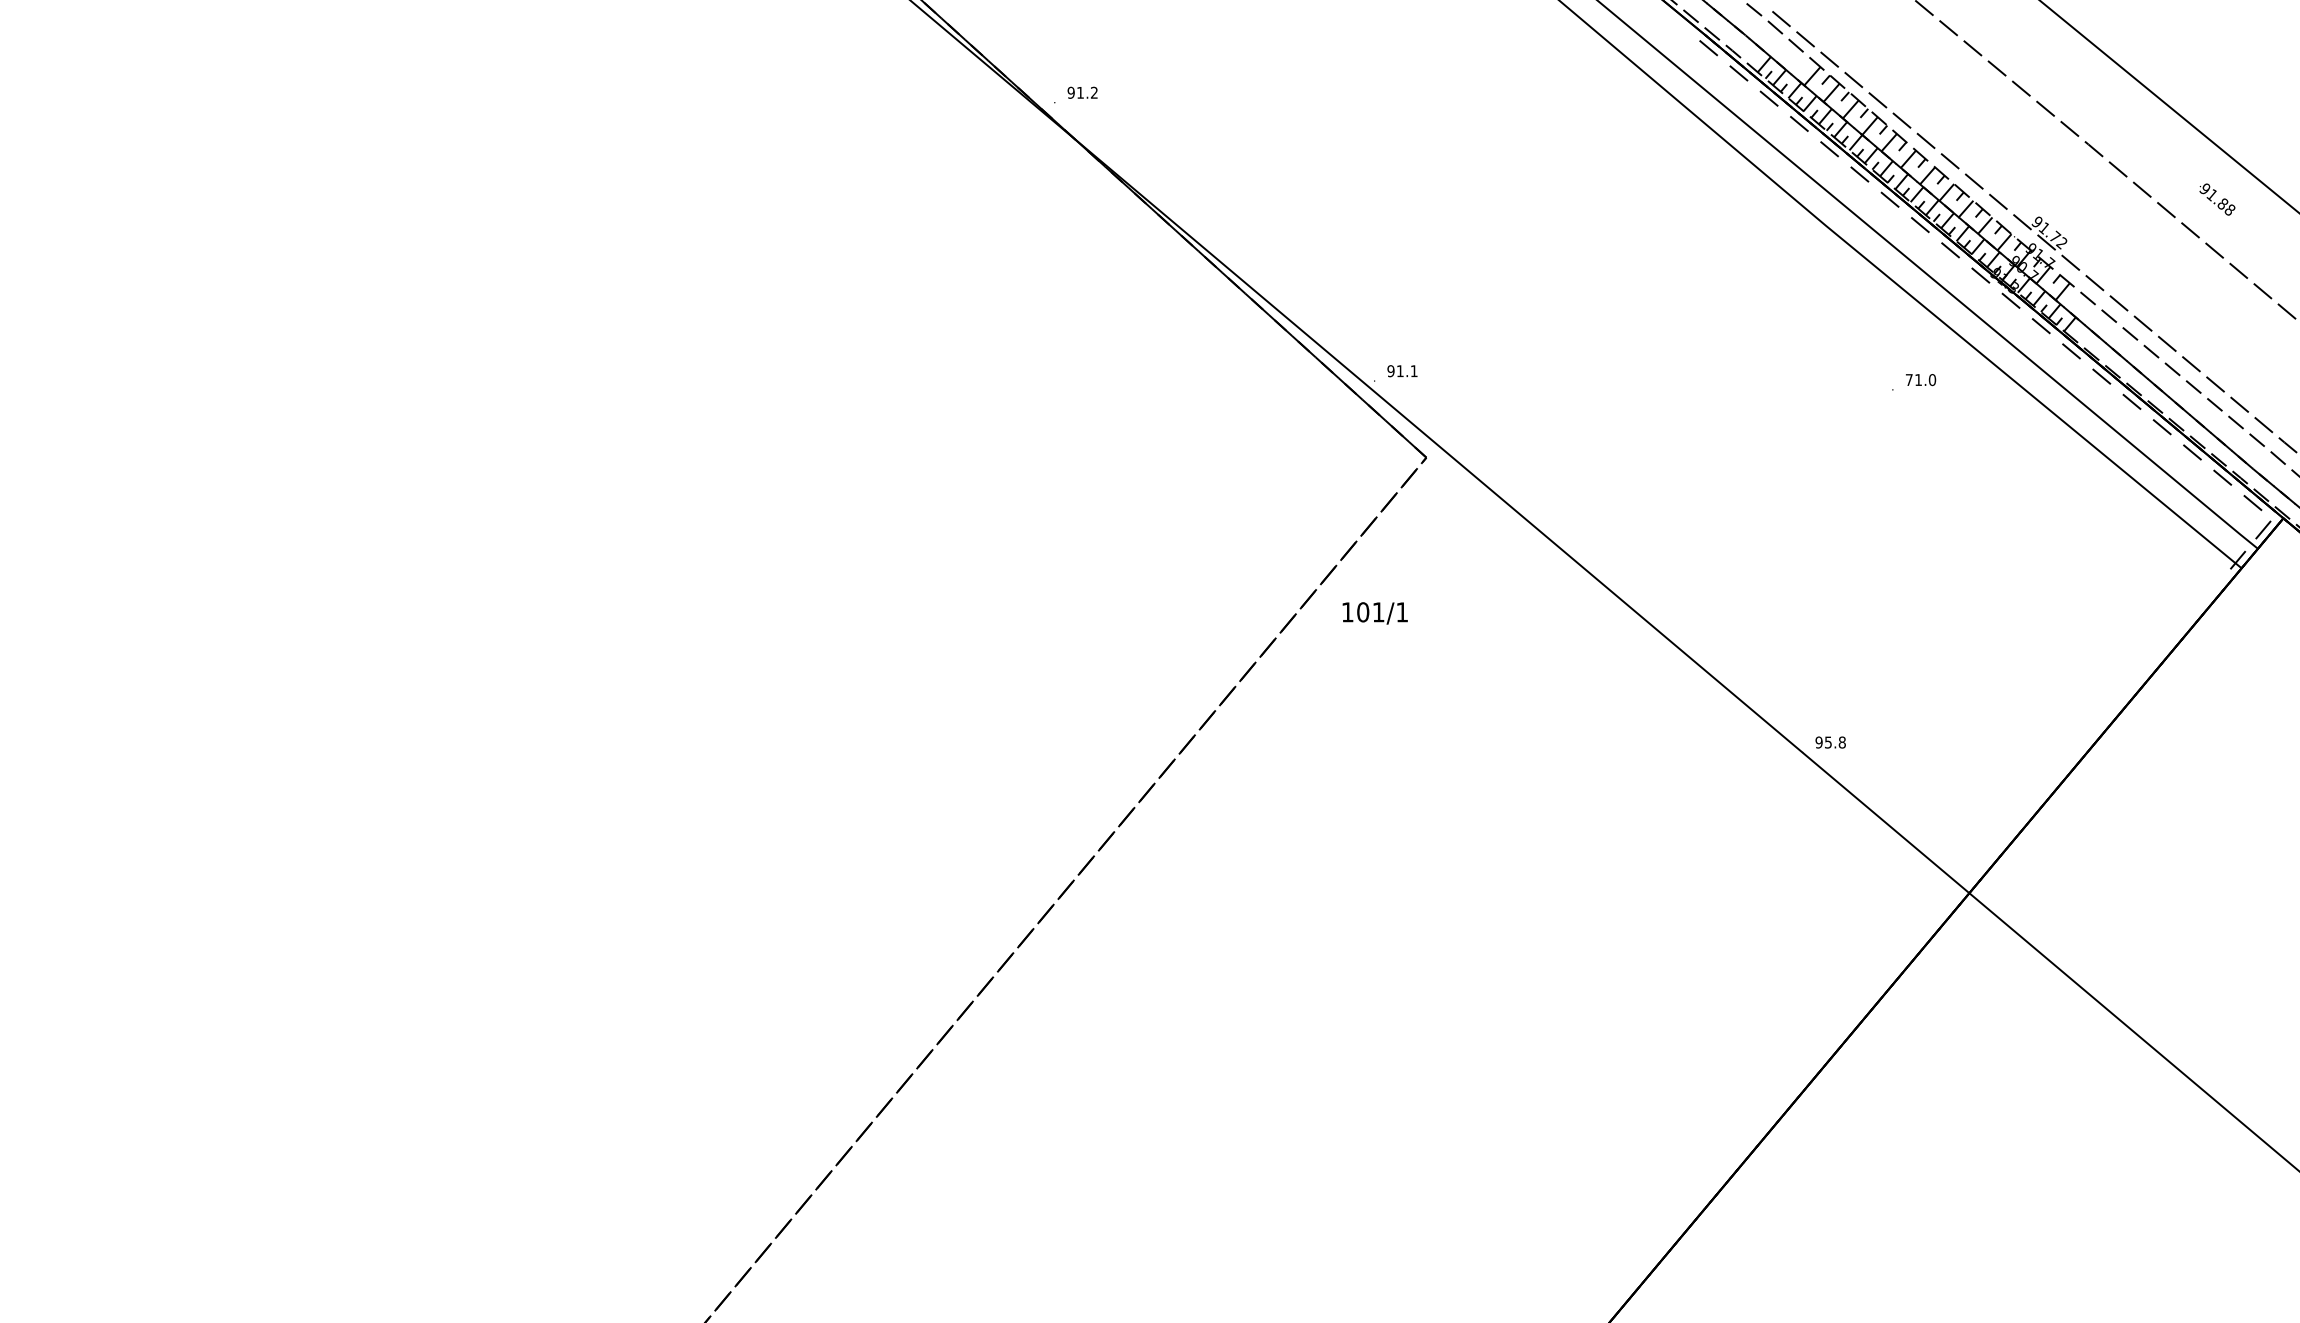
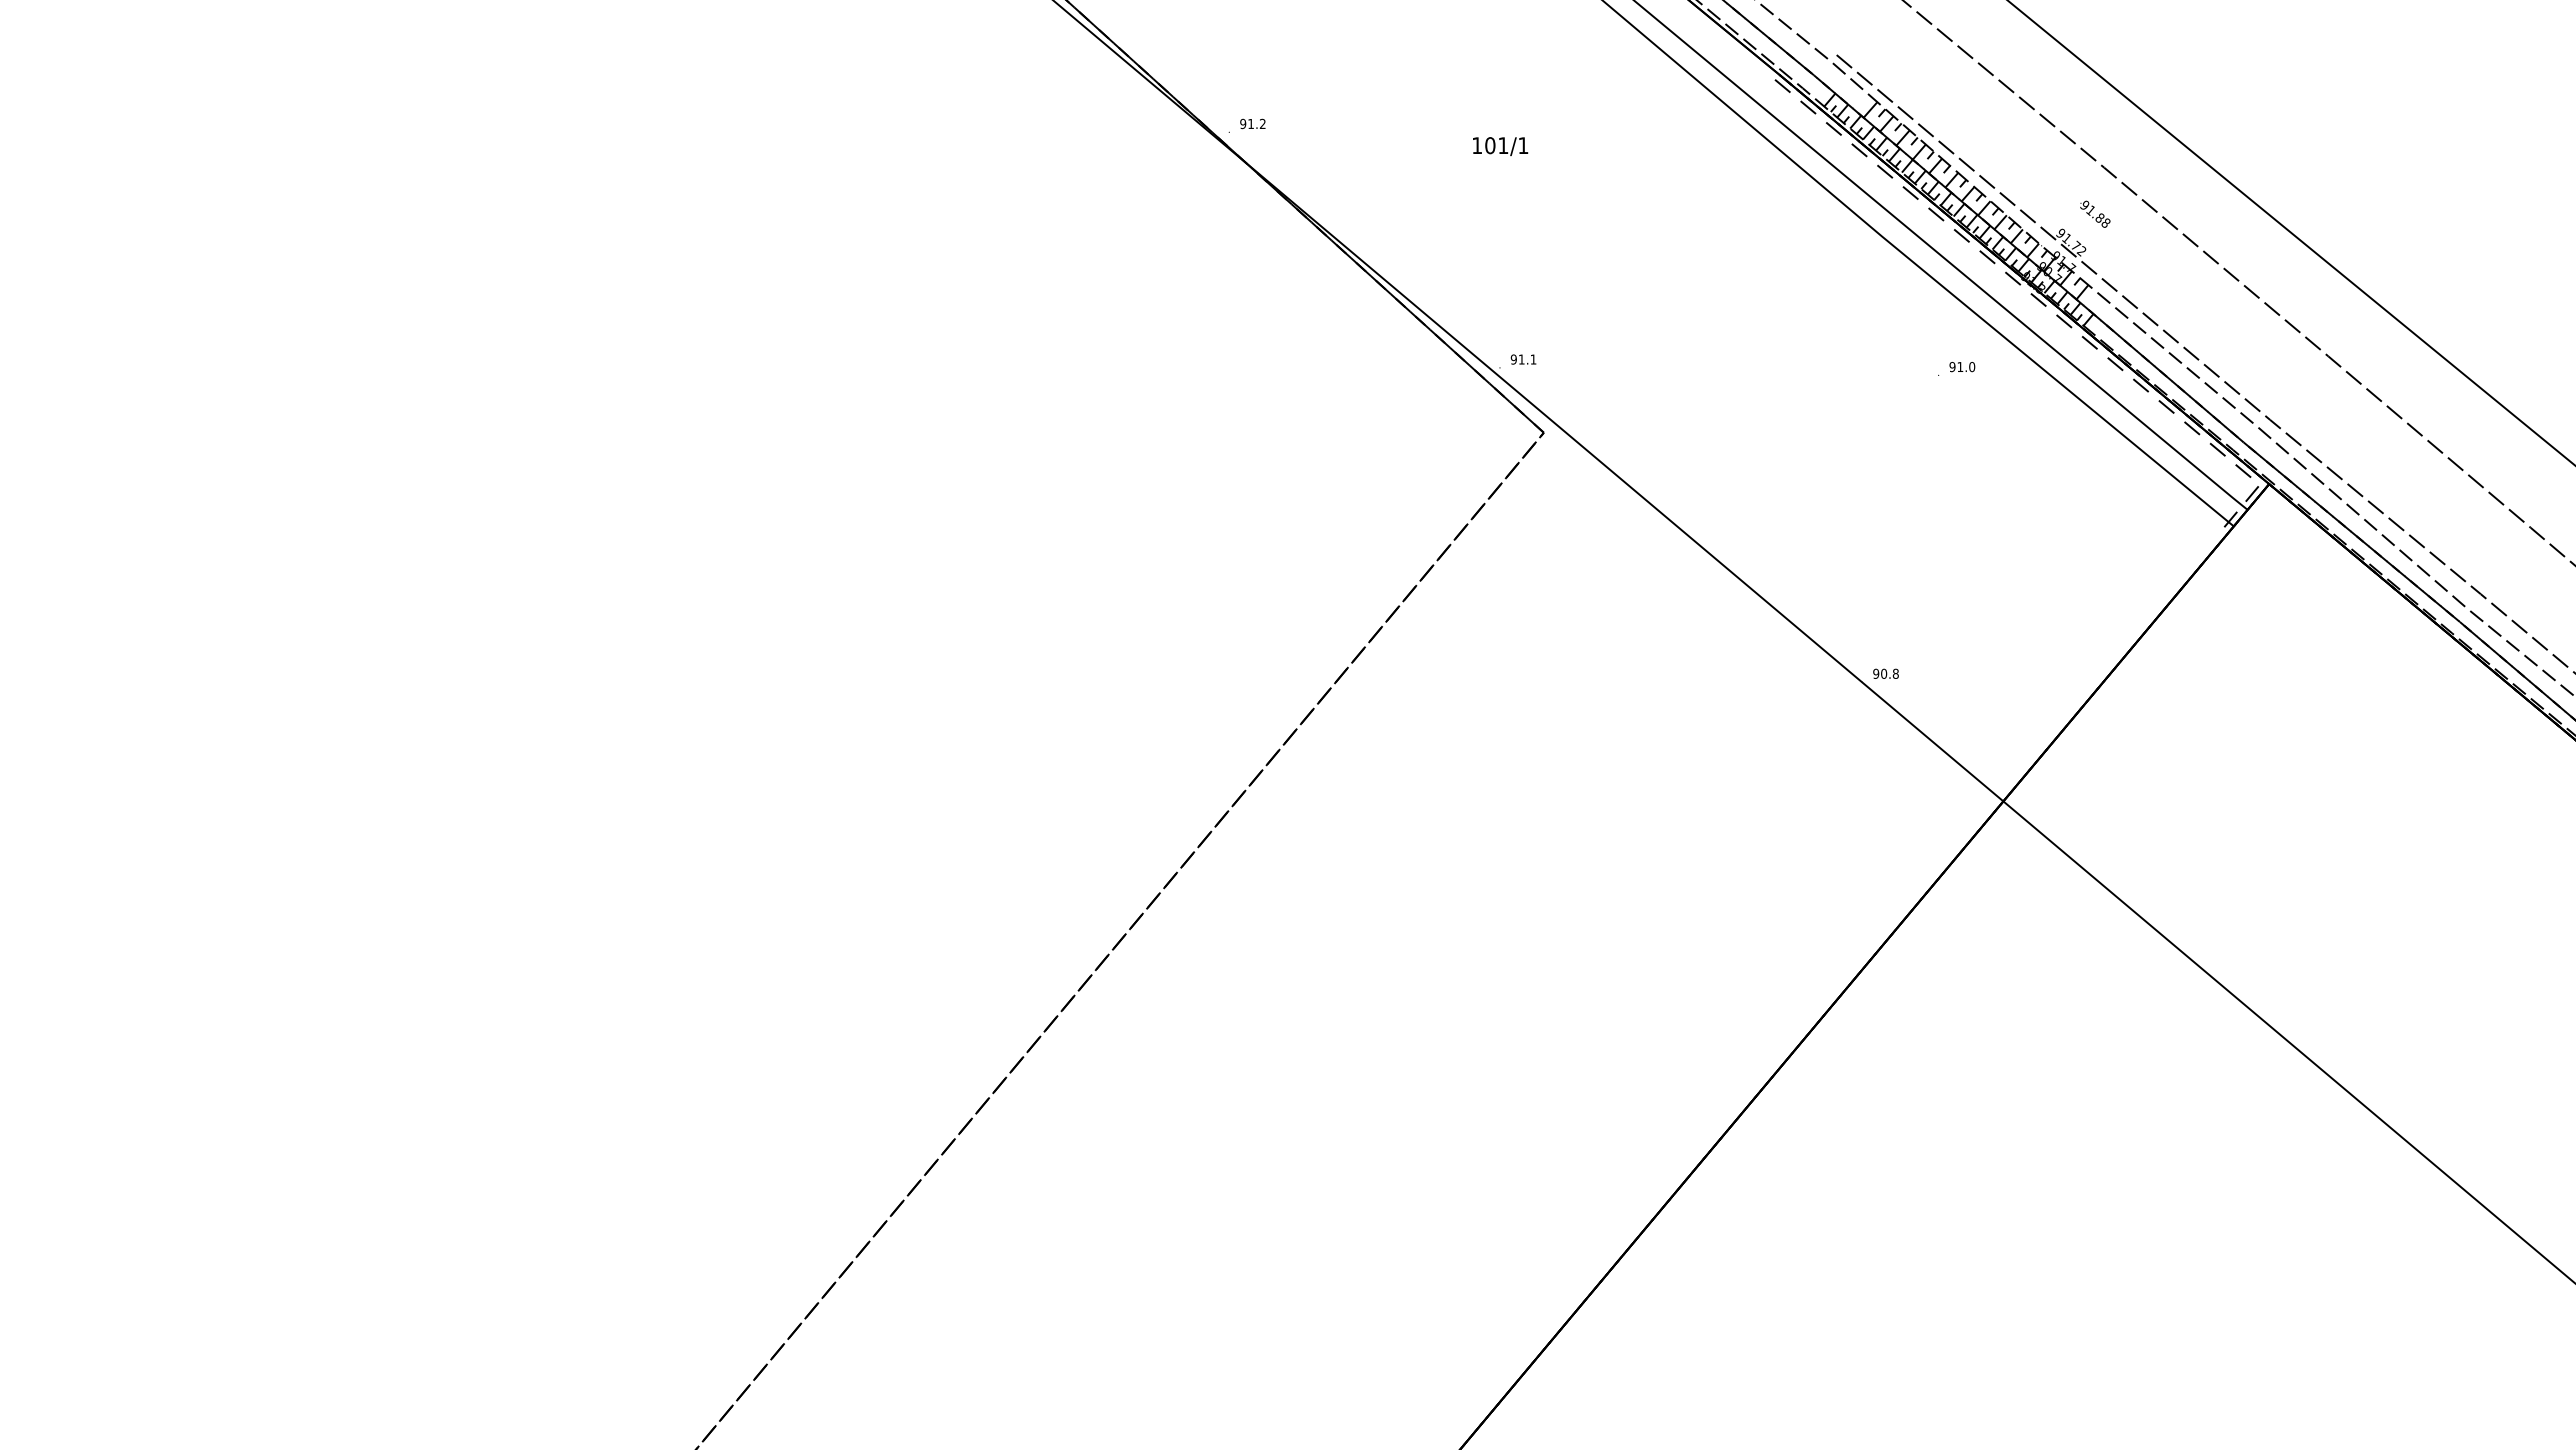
text: (2217, 198) -> (2095, 213), moved
text: (1909, 379) -> (1952, 366), 71.0 -> 91.0
text: (1375, 613) -> (1500, 146), moved
text: (1828, 742) -> (1884, 673), 95.8 -> 90.8

